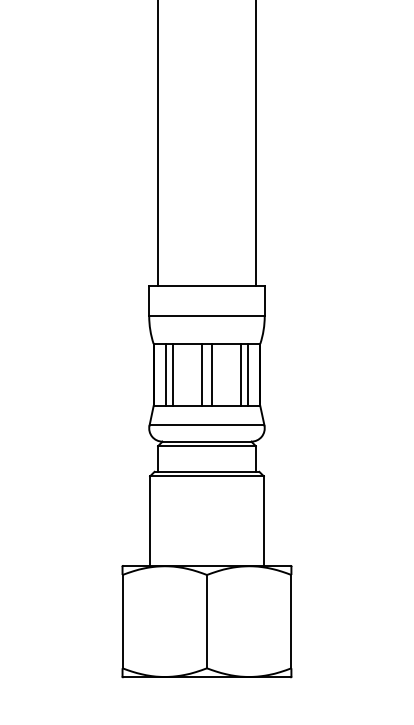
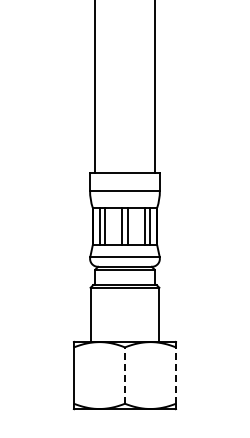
line: (206, 621) -> (124, 375), solid -> dashed
line: (292, 621) -> (176, 375), solid -> dashed

